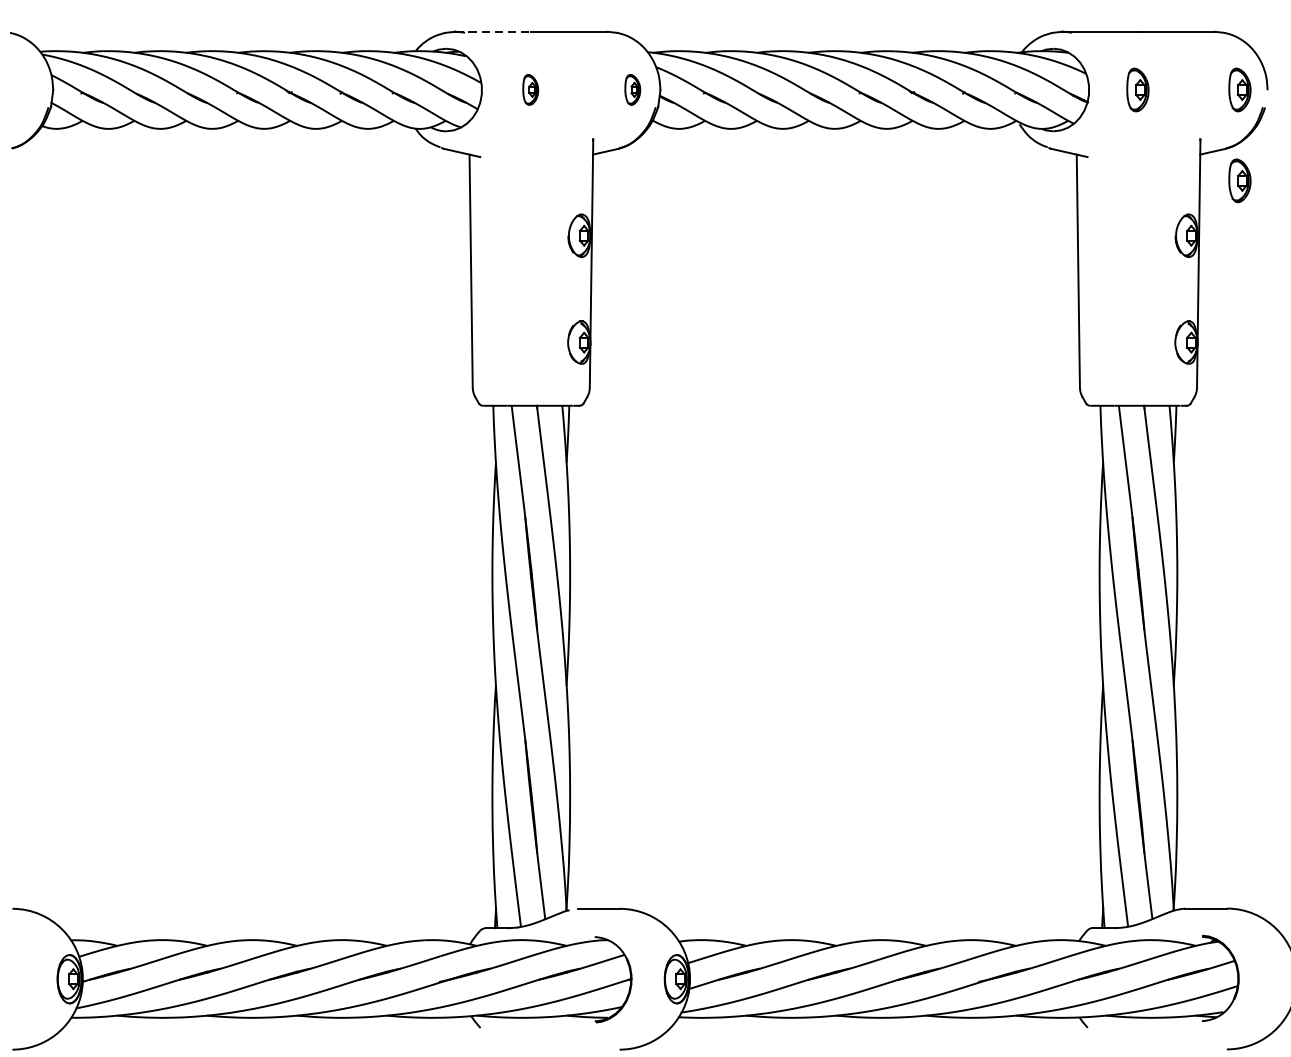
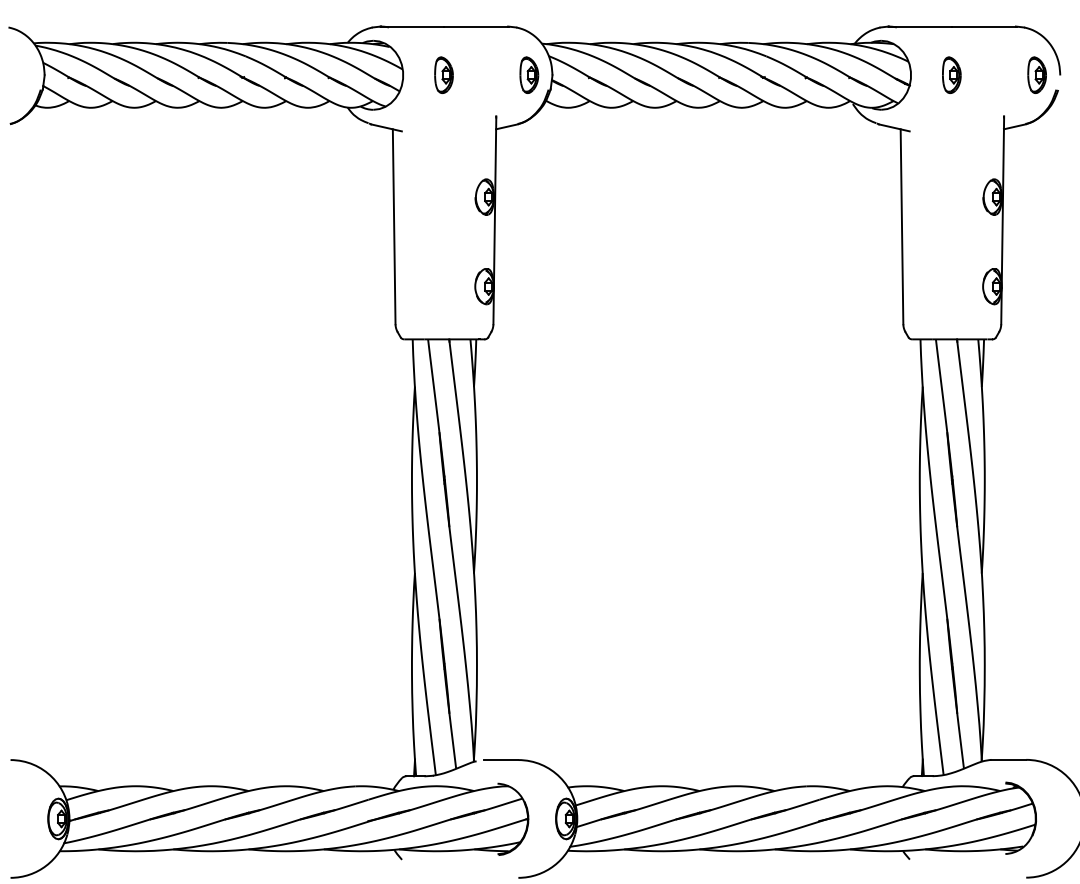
line: (493, 31) -> (412, 26), dashed -> solid
part: (530, 89) -> (443, 74), size x1.43
part: (632, 89) -> (529, 74), size x1.43
part: (1239, 179) -> (1036, 150), removed

